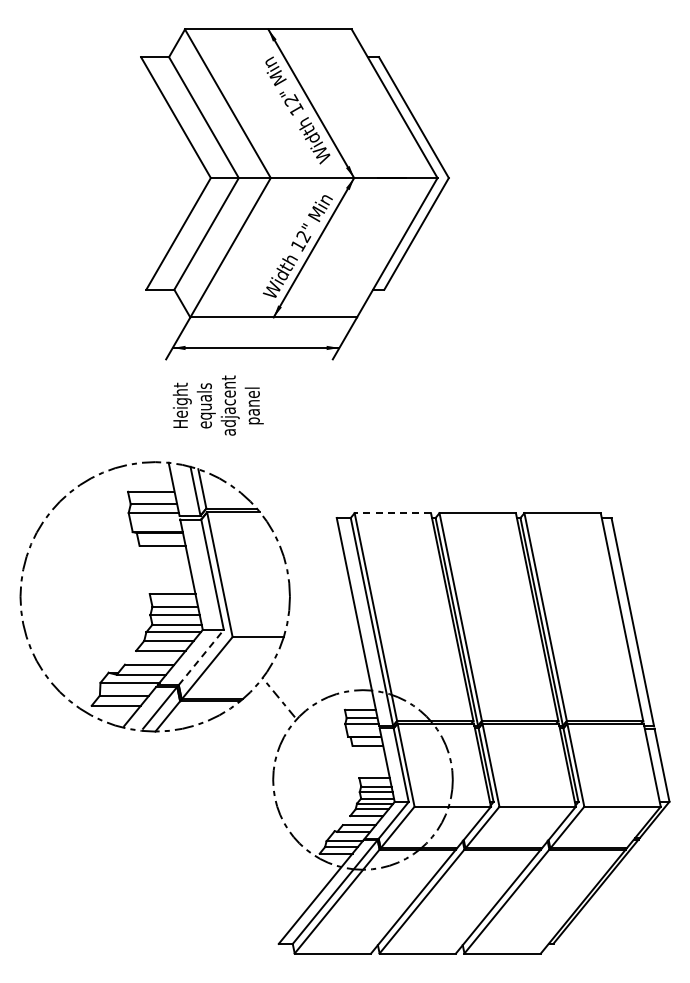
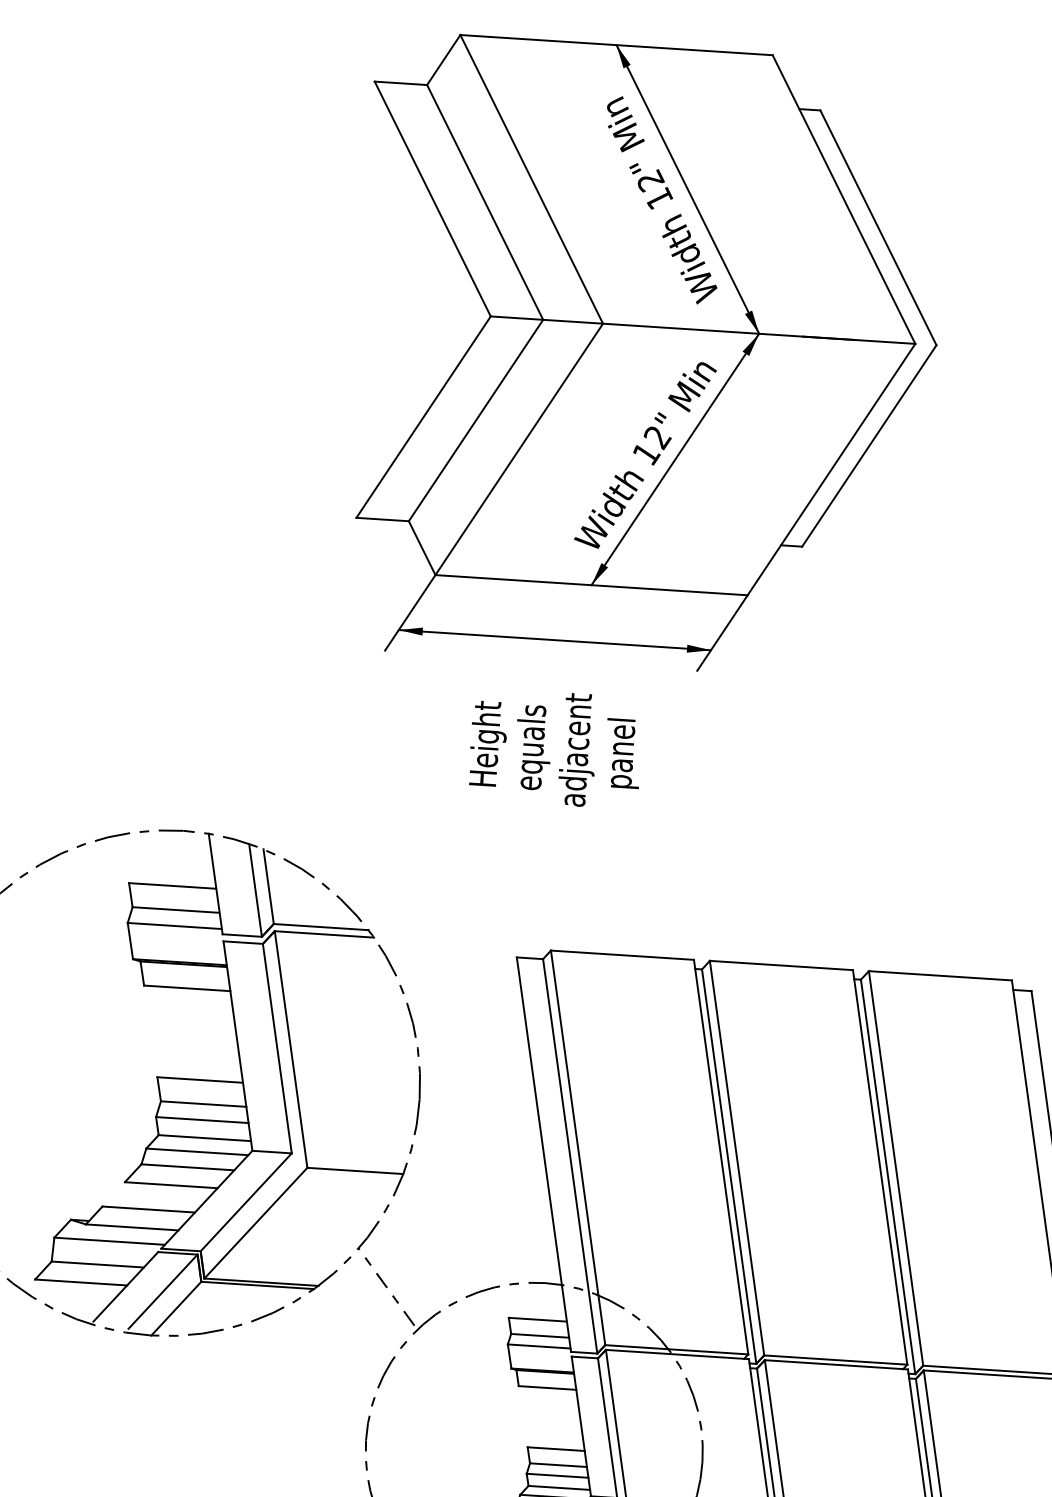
part: (294, 194) -> (645, 357), moved
text: (217, 405) -> (554, 748), moved
line: (392, 513) -> (621, 955), dashed -> solid
line: (201, 657) -> (246, 1202), dashed -> solid

